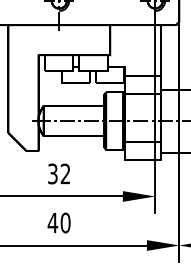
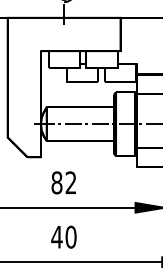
text: (52, 173) -> (56, 182), 32 -> 82

